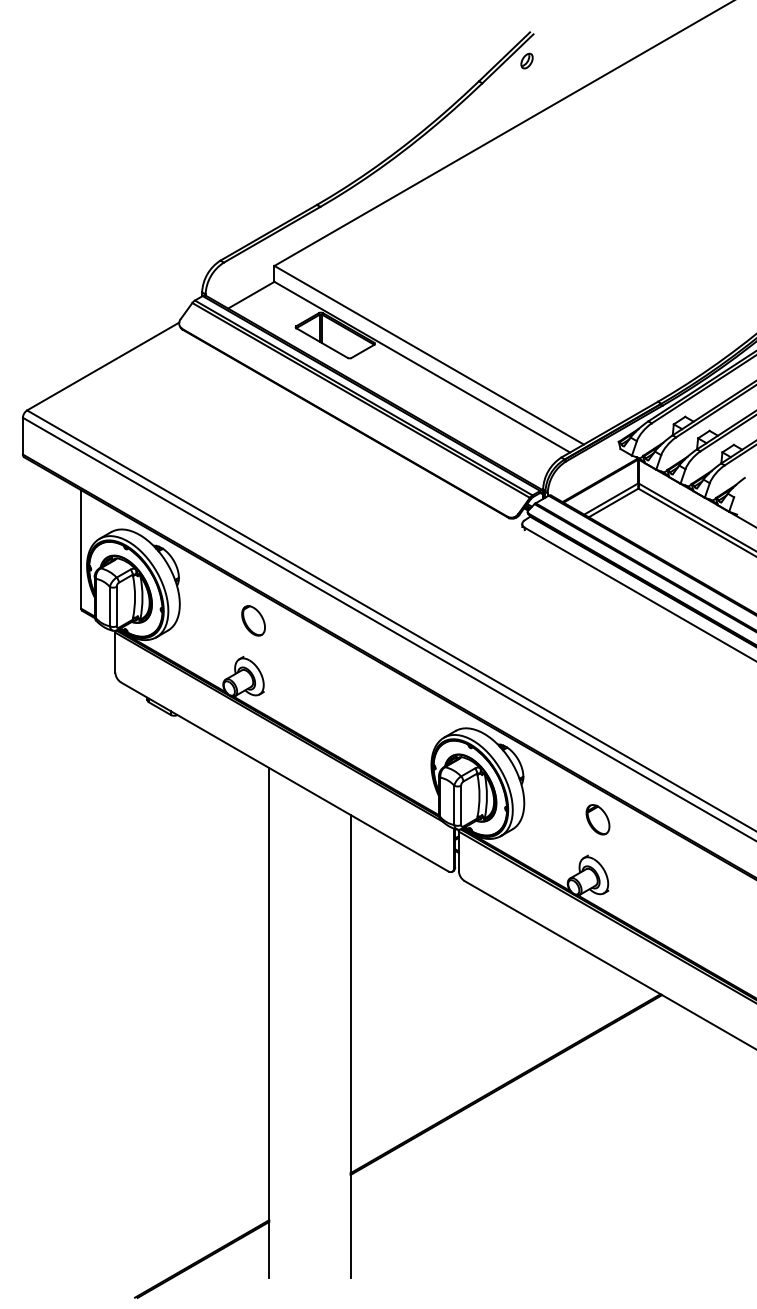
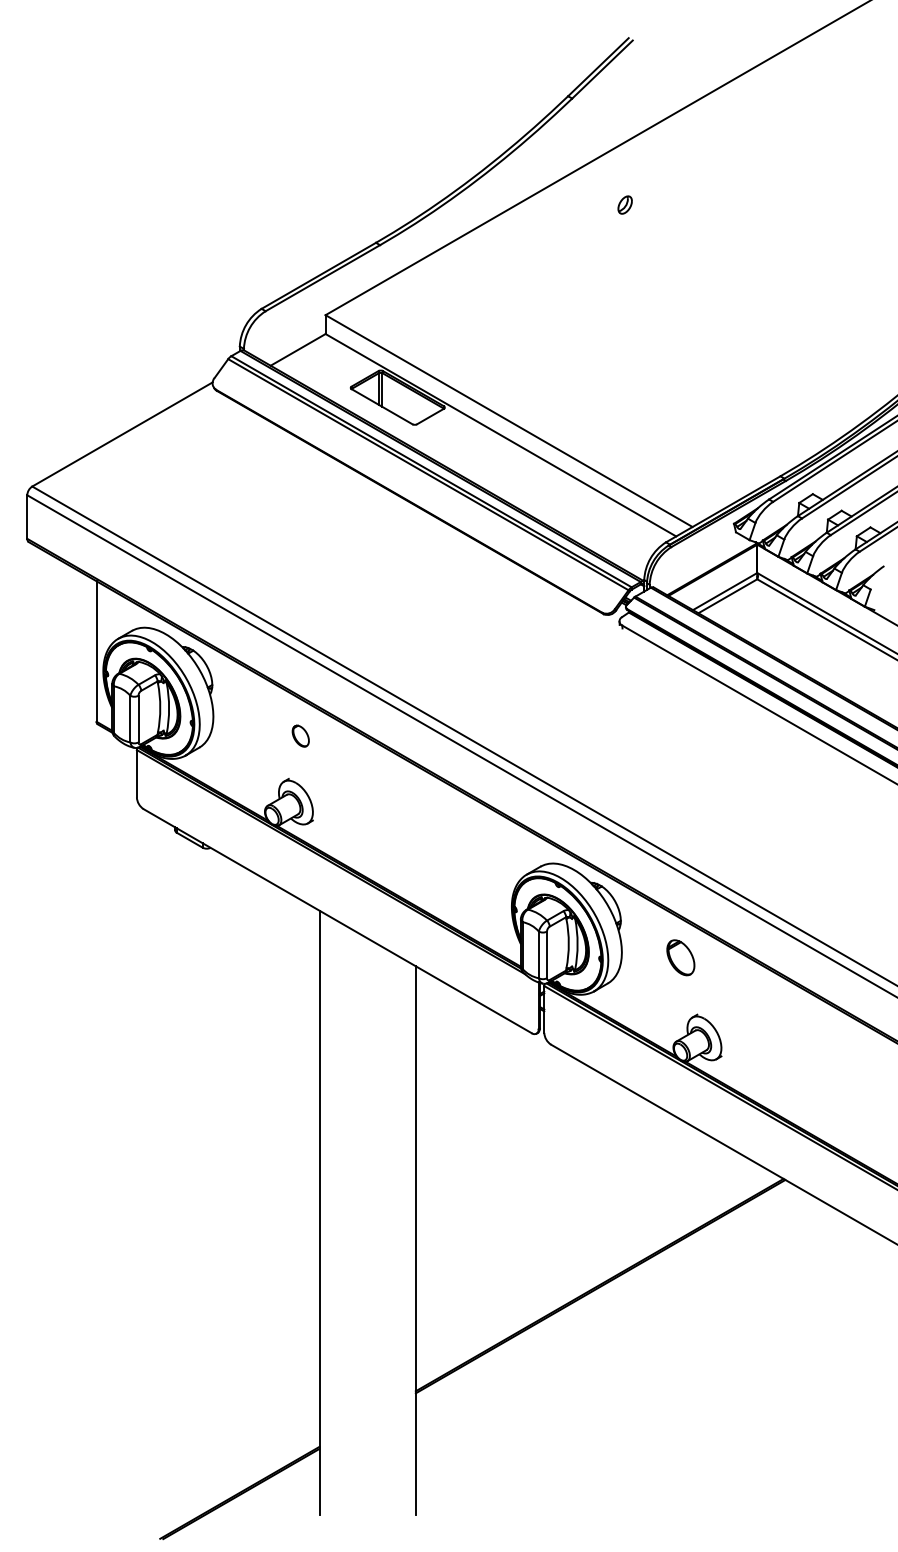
part: (526, 60) -> (624, 204), moved
part: (253, 620) -> (300, 735), size x0.6
part: (597, 819) -> (680, 957), moved

